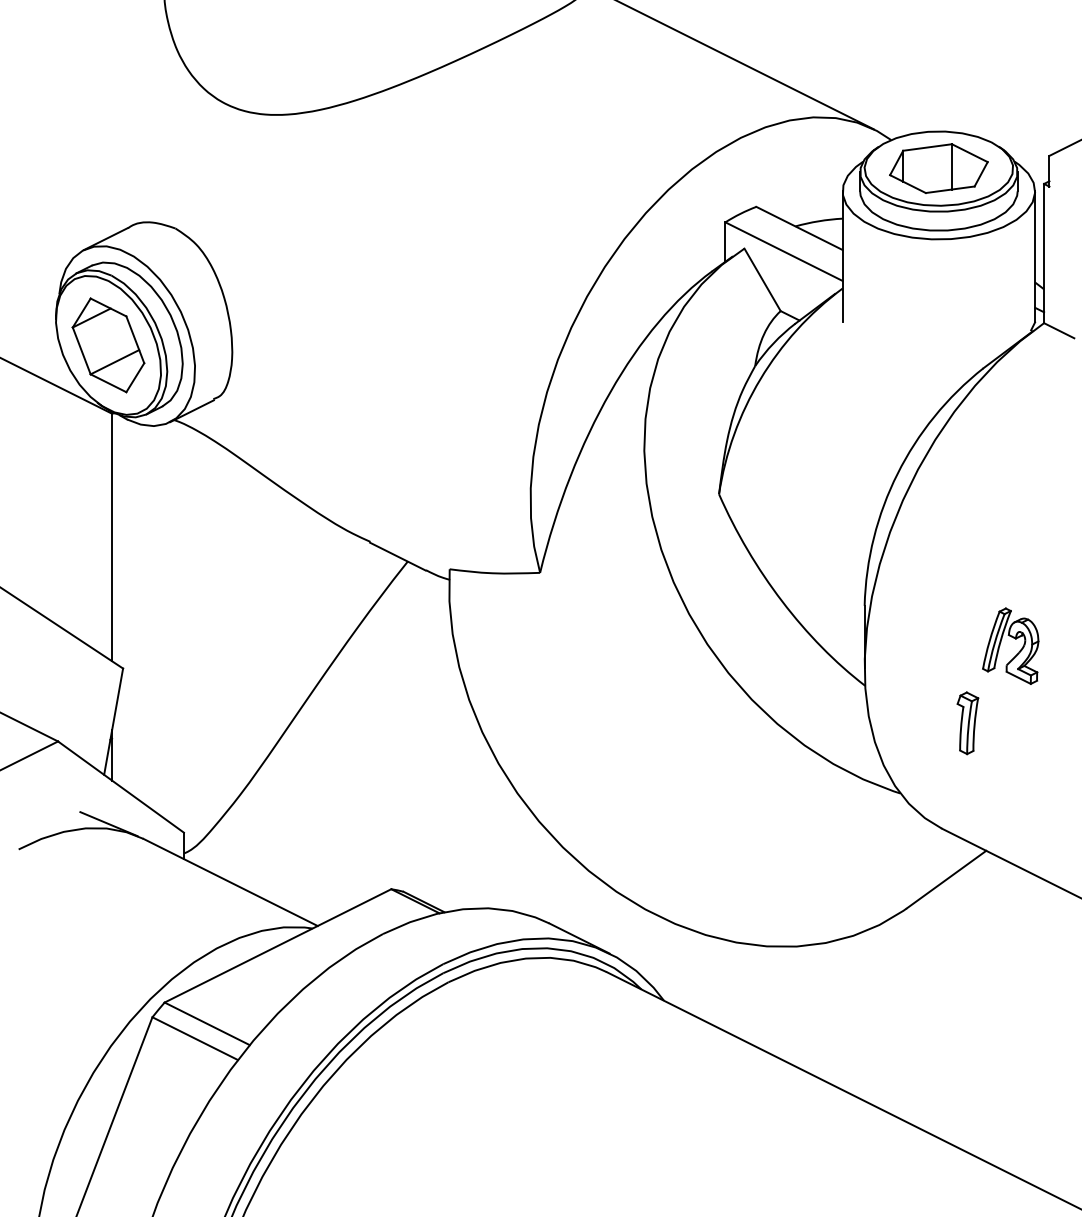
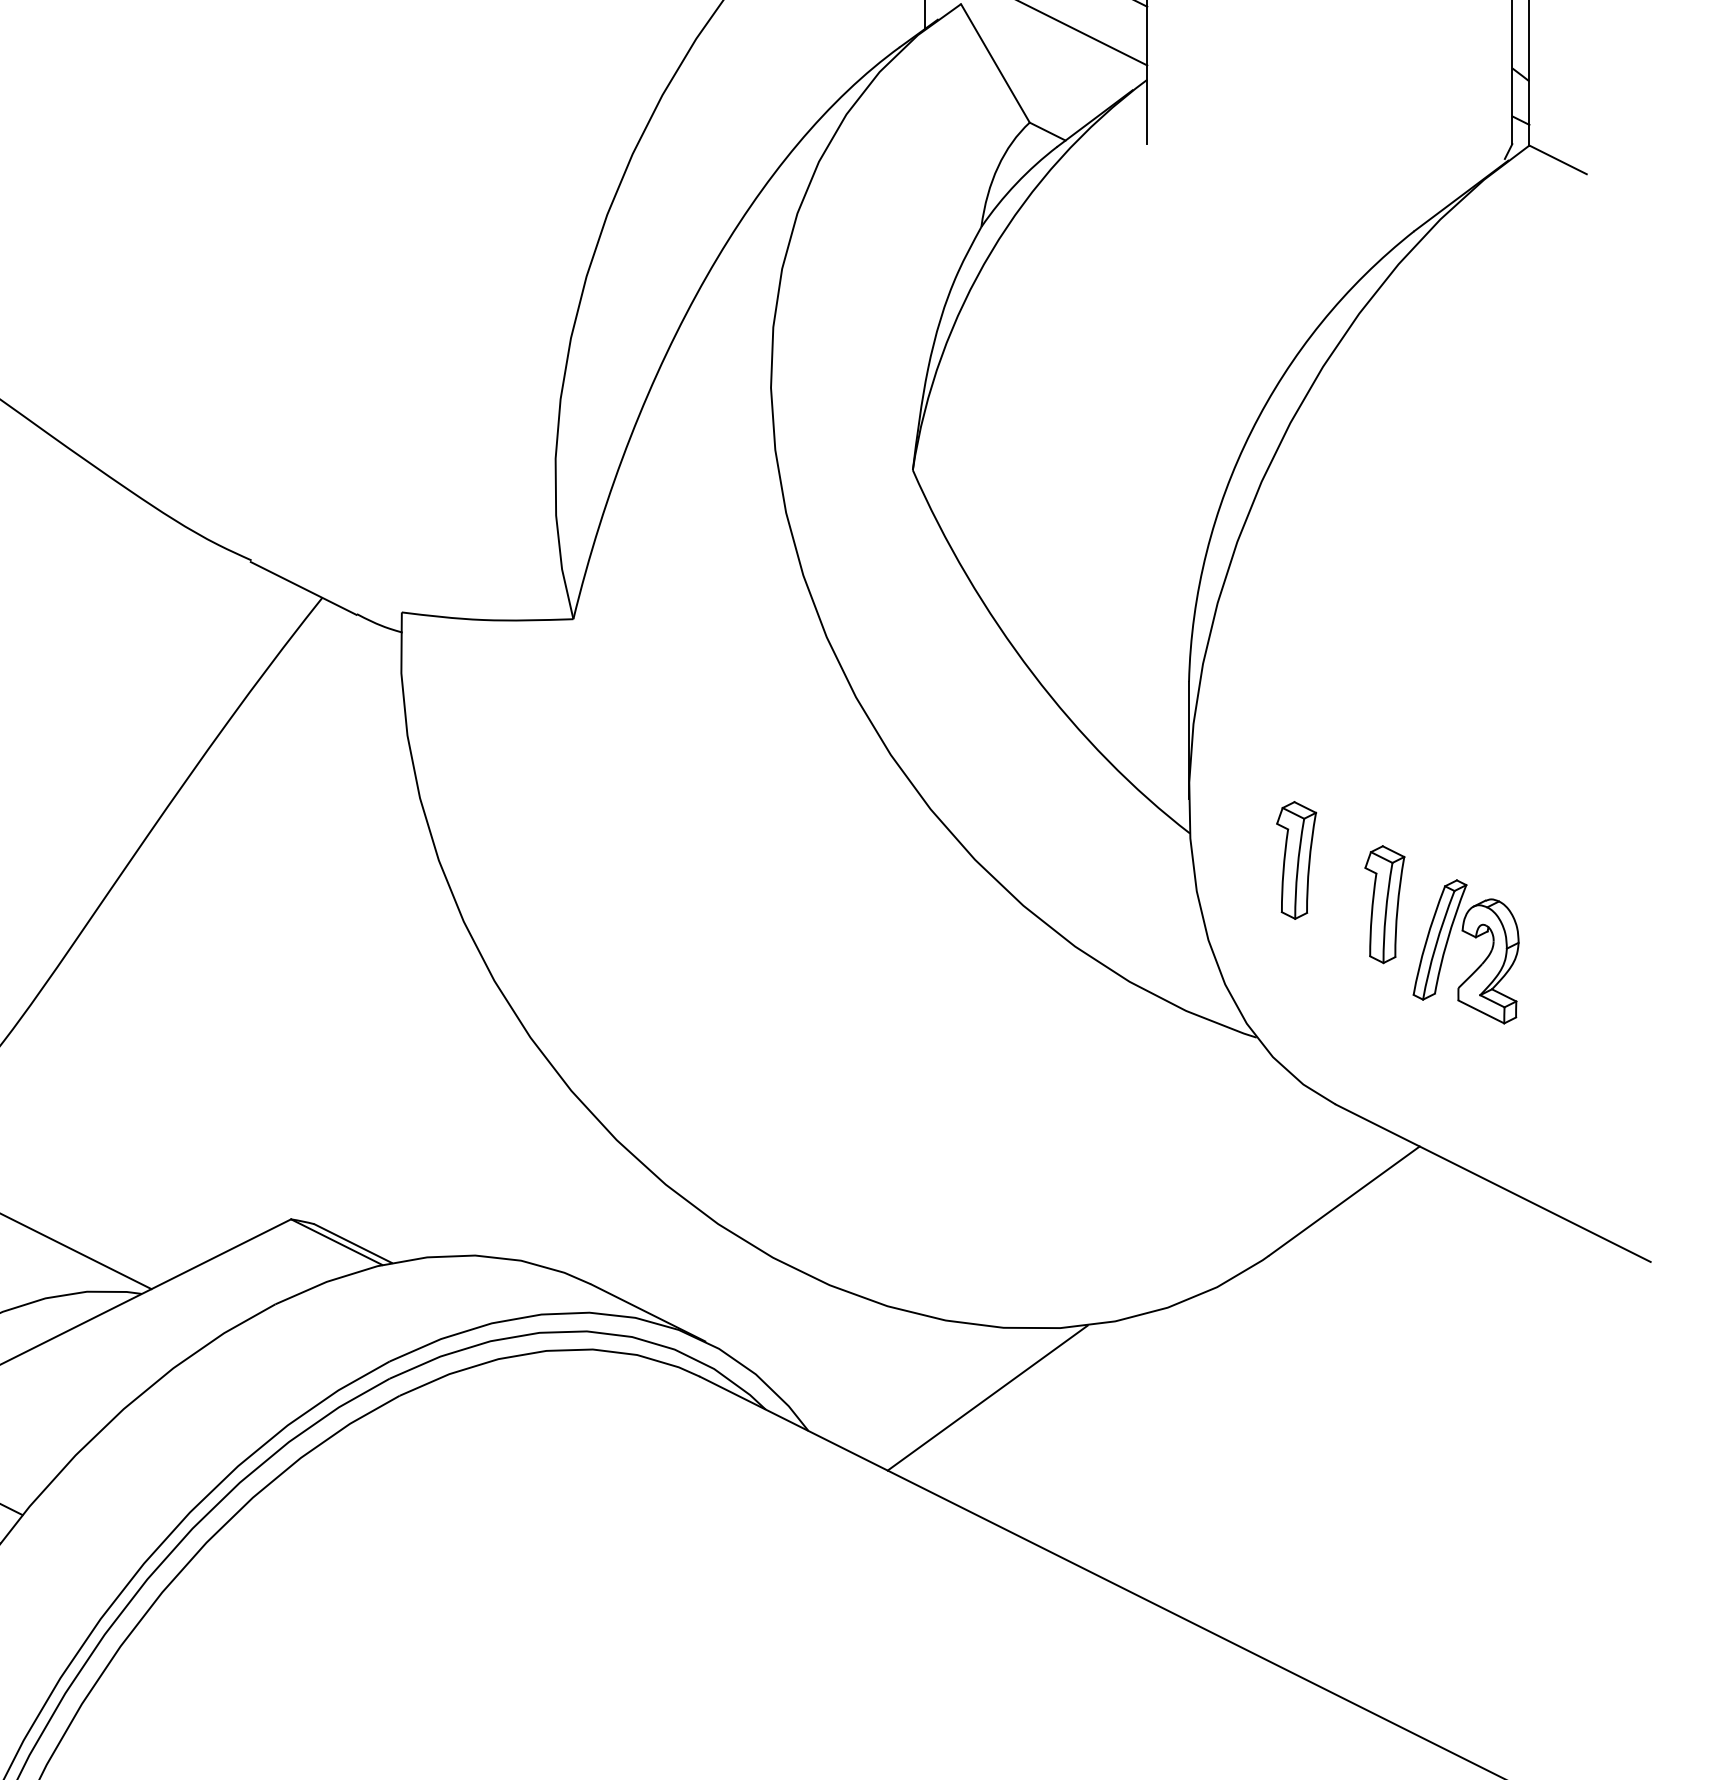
part: (1013, 638) -> (1471, 937), moved
part: (921, 699) -> (1296, 859), added
line: (758, 983) -> (987, 1398), added

